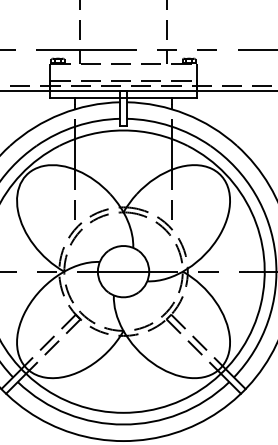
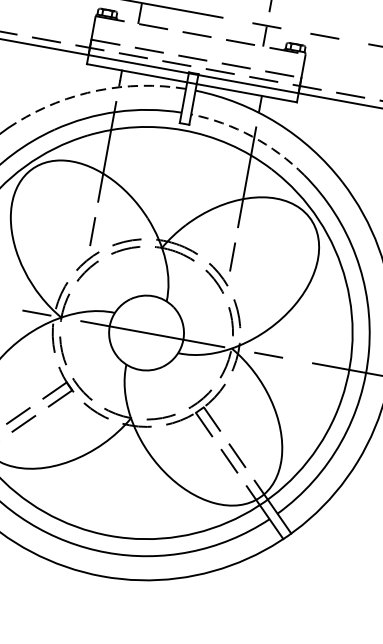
arc: (61, 114) -> (98, 91), solid -> dashed
arc: (170, 126) -> (251, 136), solid -> dashed

